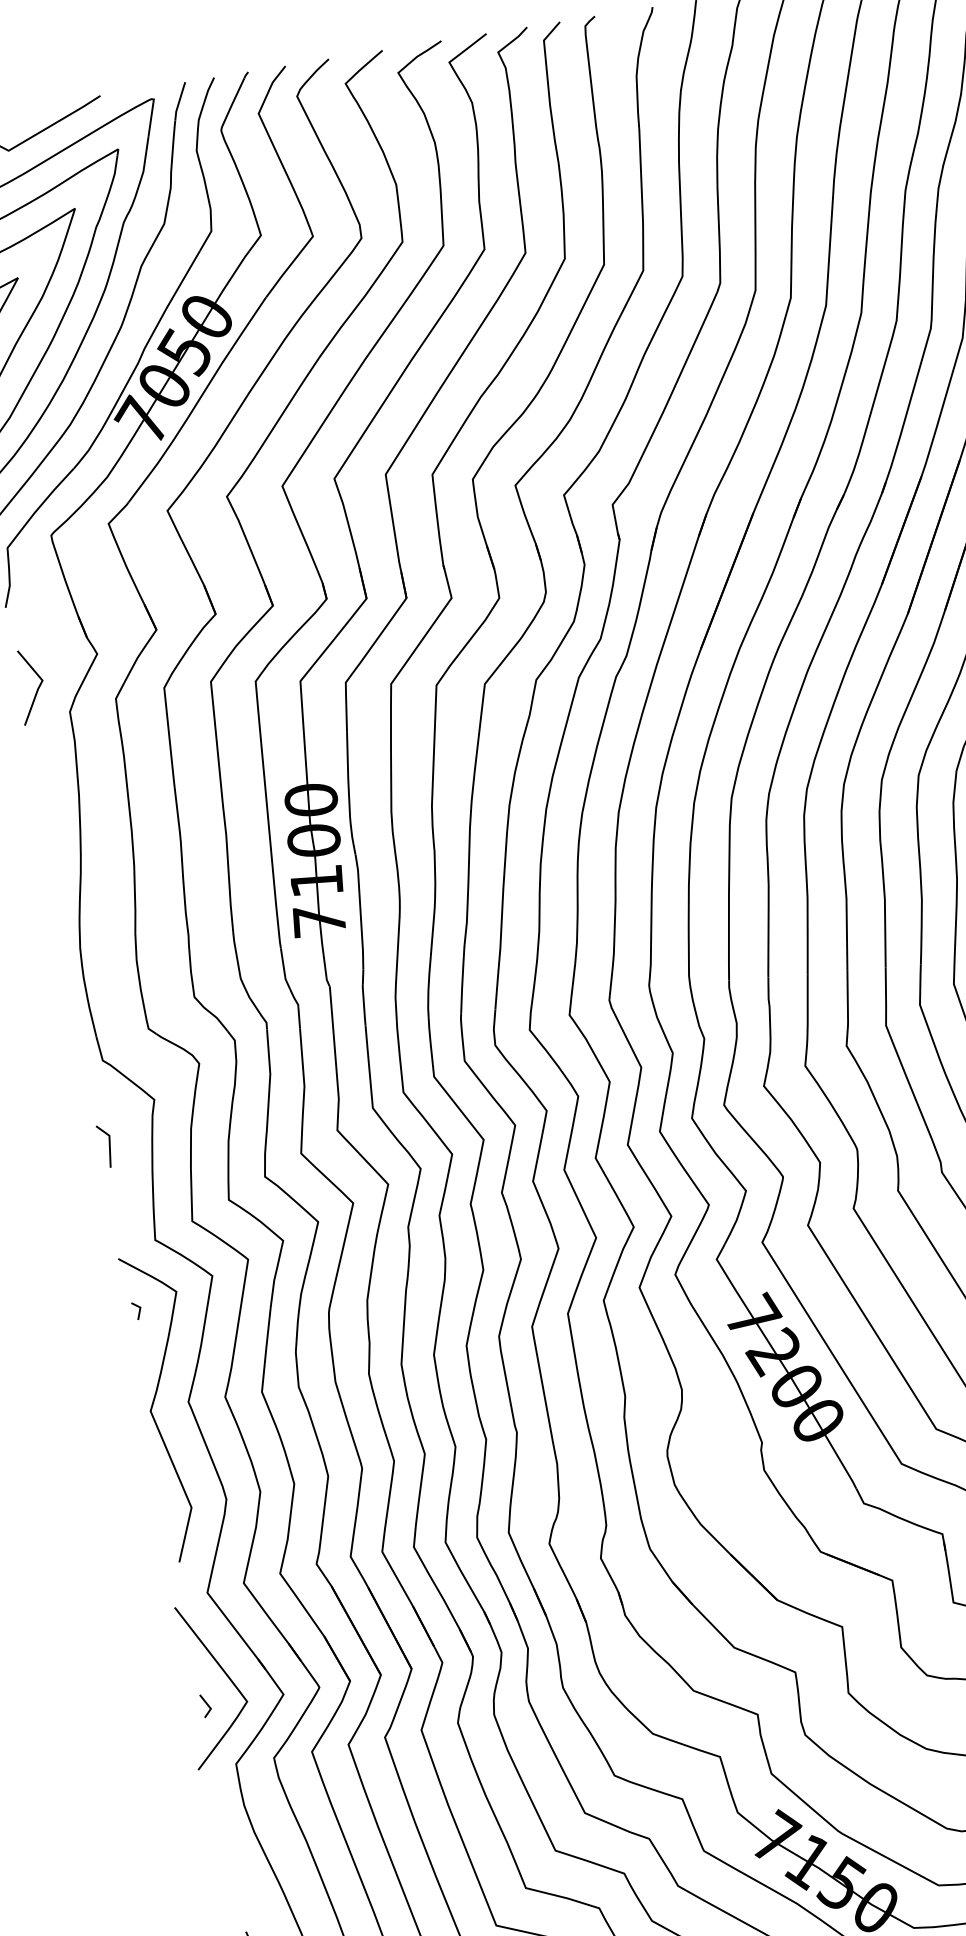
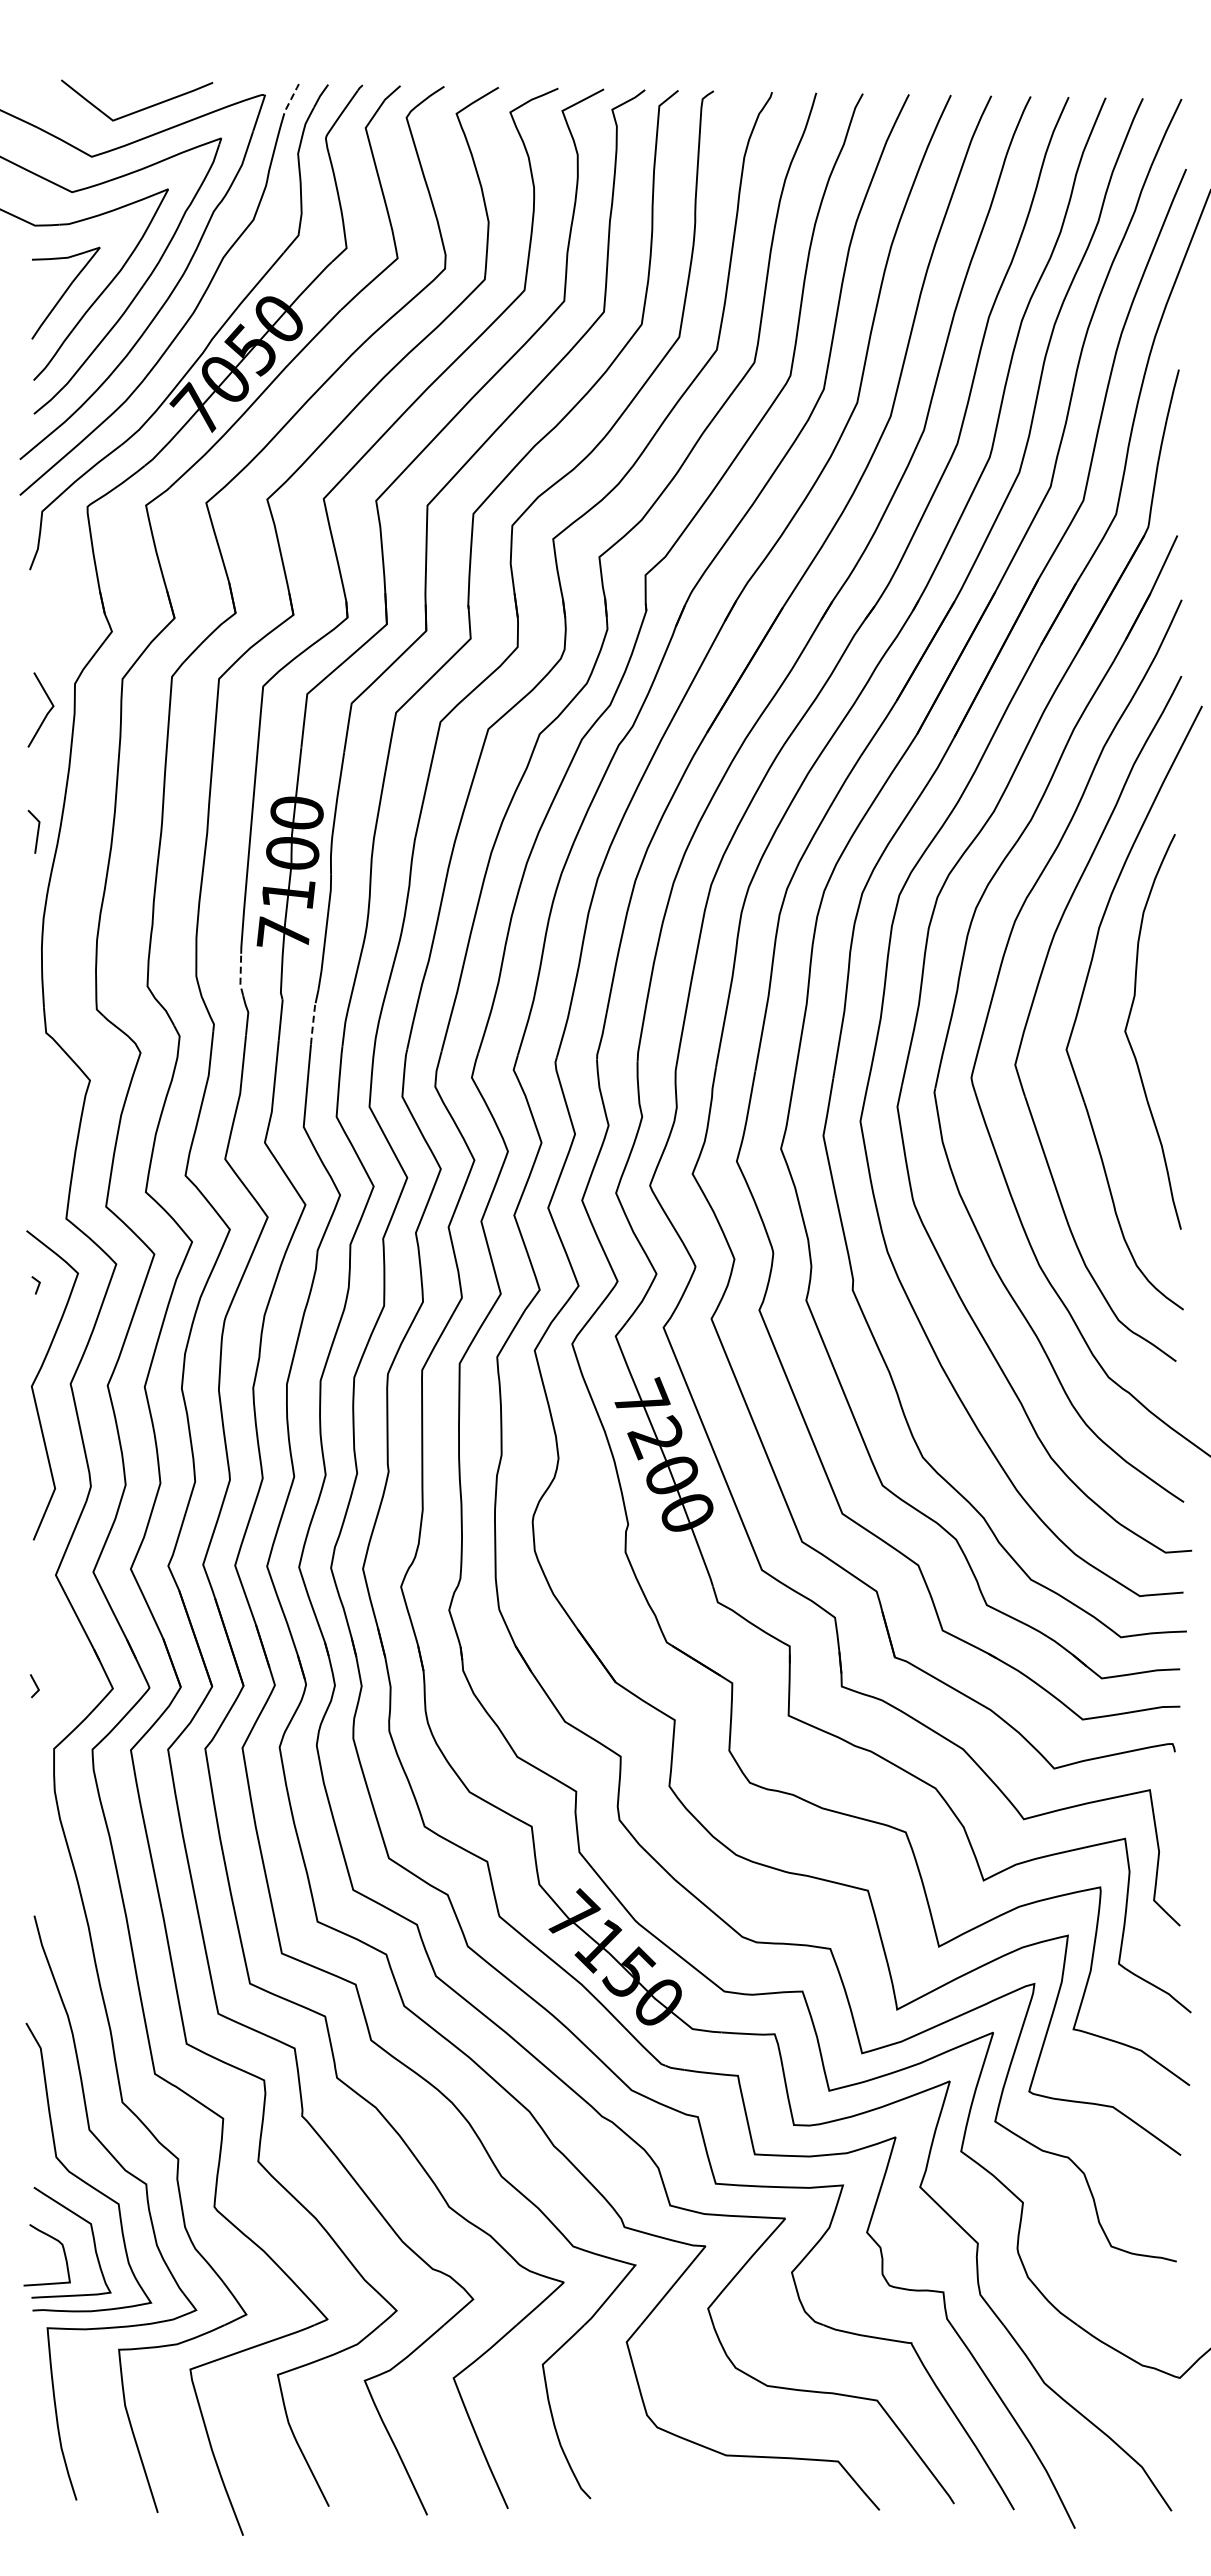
line: (180, 100) -> (290, 101), solid -> dashed
line: (36, 689) -> (46, 713), moved
line: (284, 970) -> (240, 975), solid -> dashed
line: (364, 1004) -> (313, 1023), solid -> dashed
line: (109, 1145) -> (37, 831), moved
curve: (225, 1675) -> (59, 1659), removed

